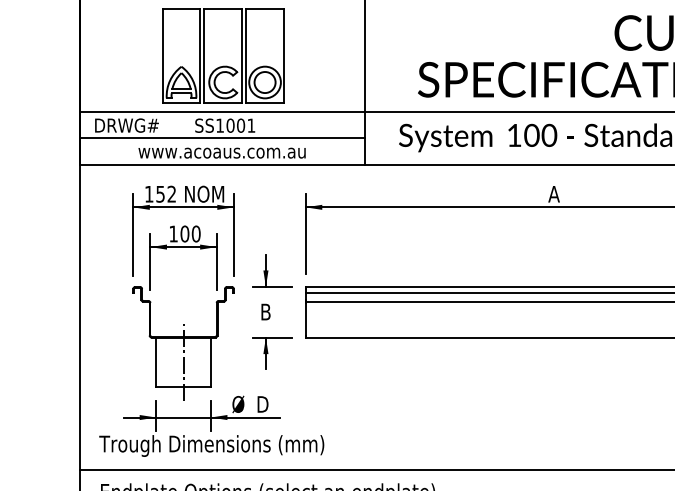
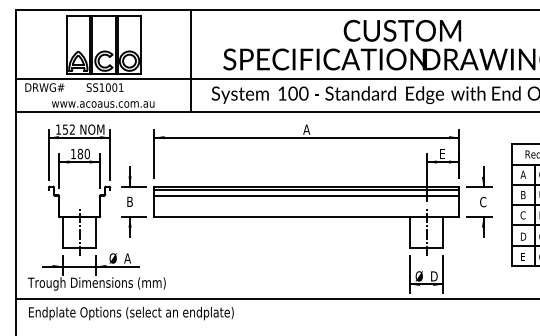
line: (222, 138) -> (103, 95), removed
text: (185, 233) -> (80, 153), 100 -> 180
text: (261, 404) -> (127, 258), D -> A

